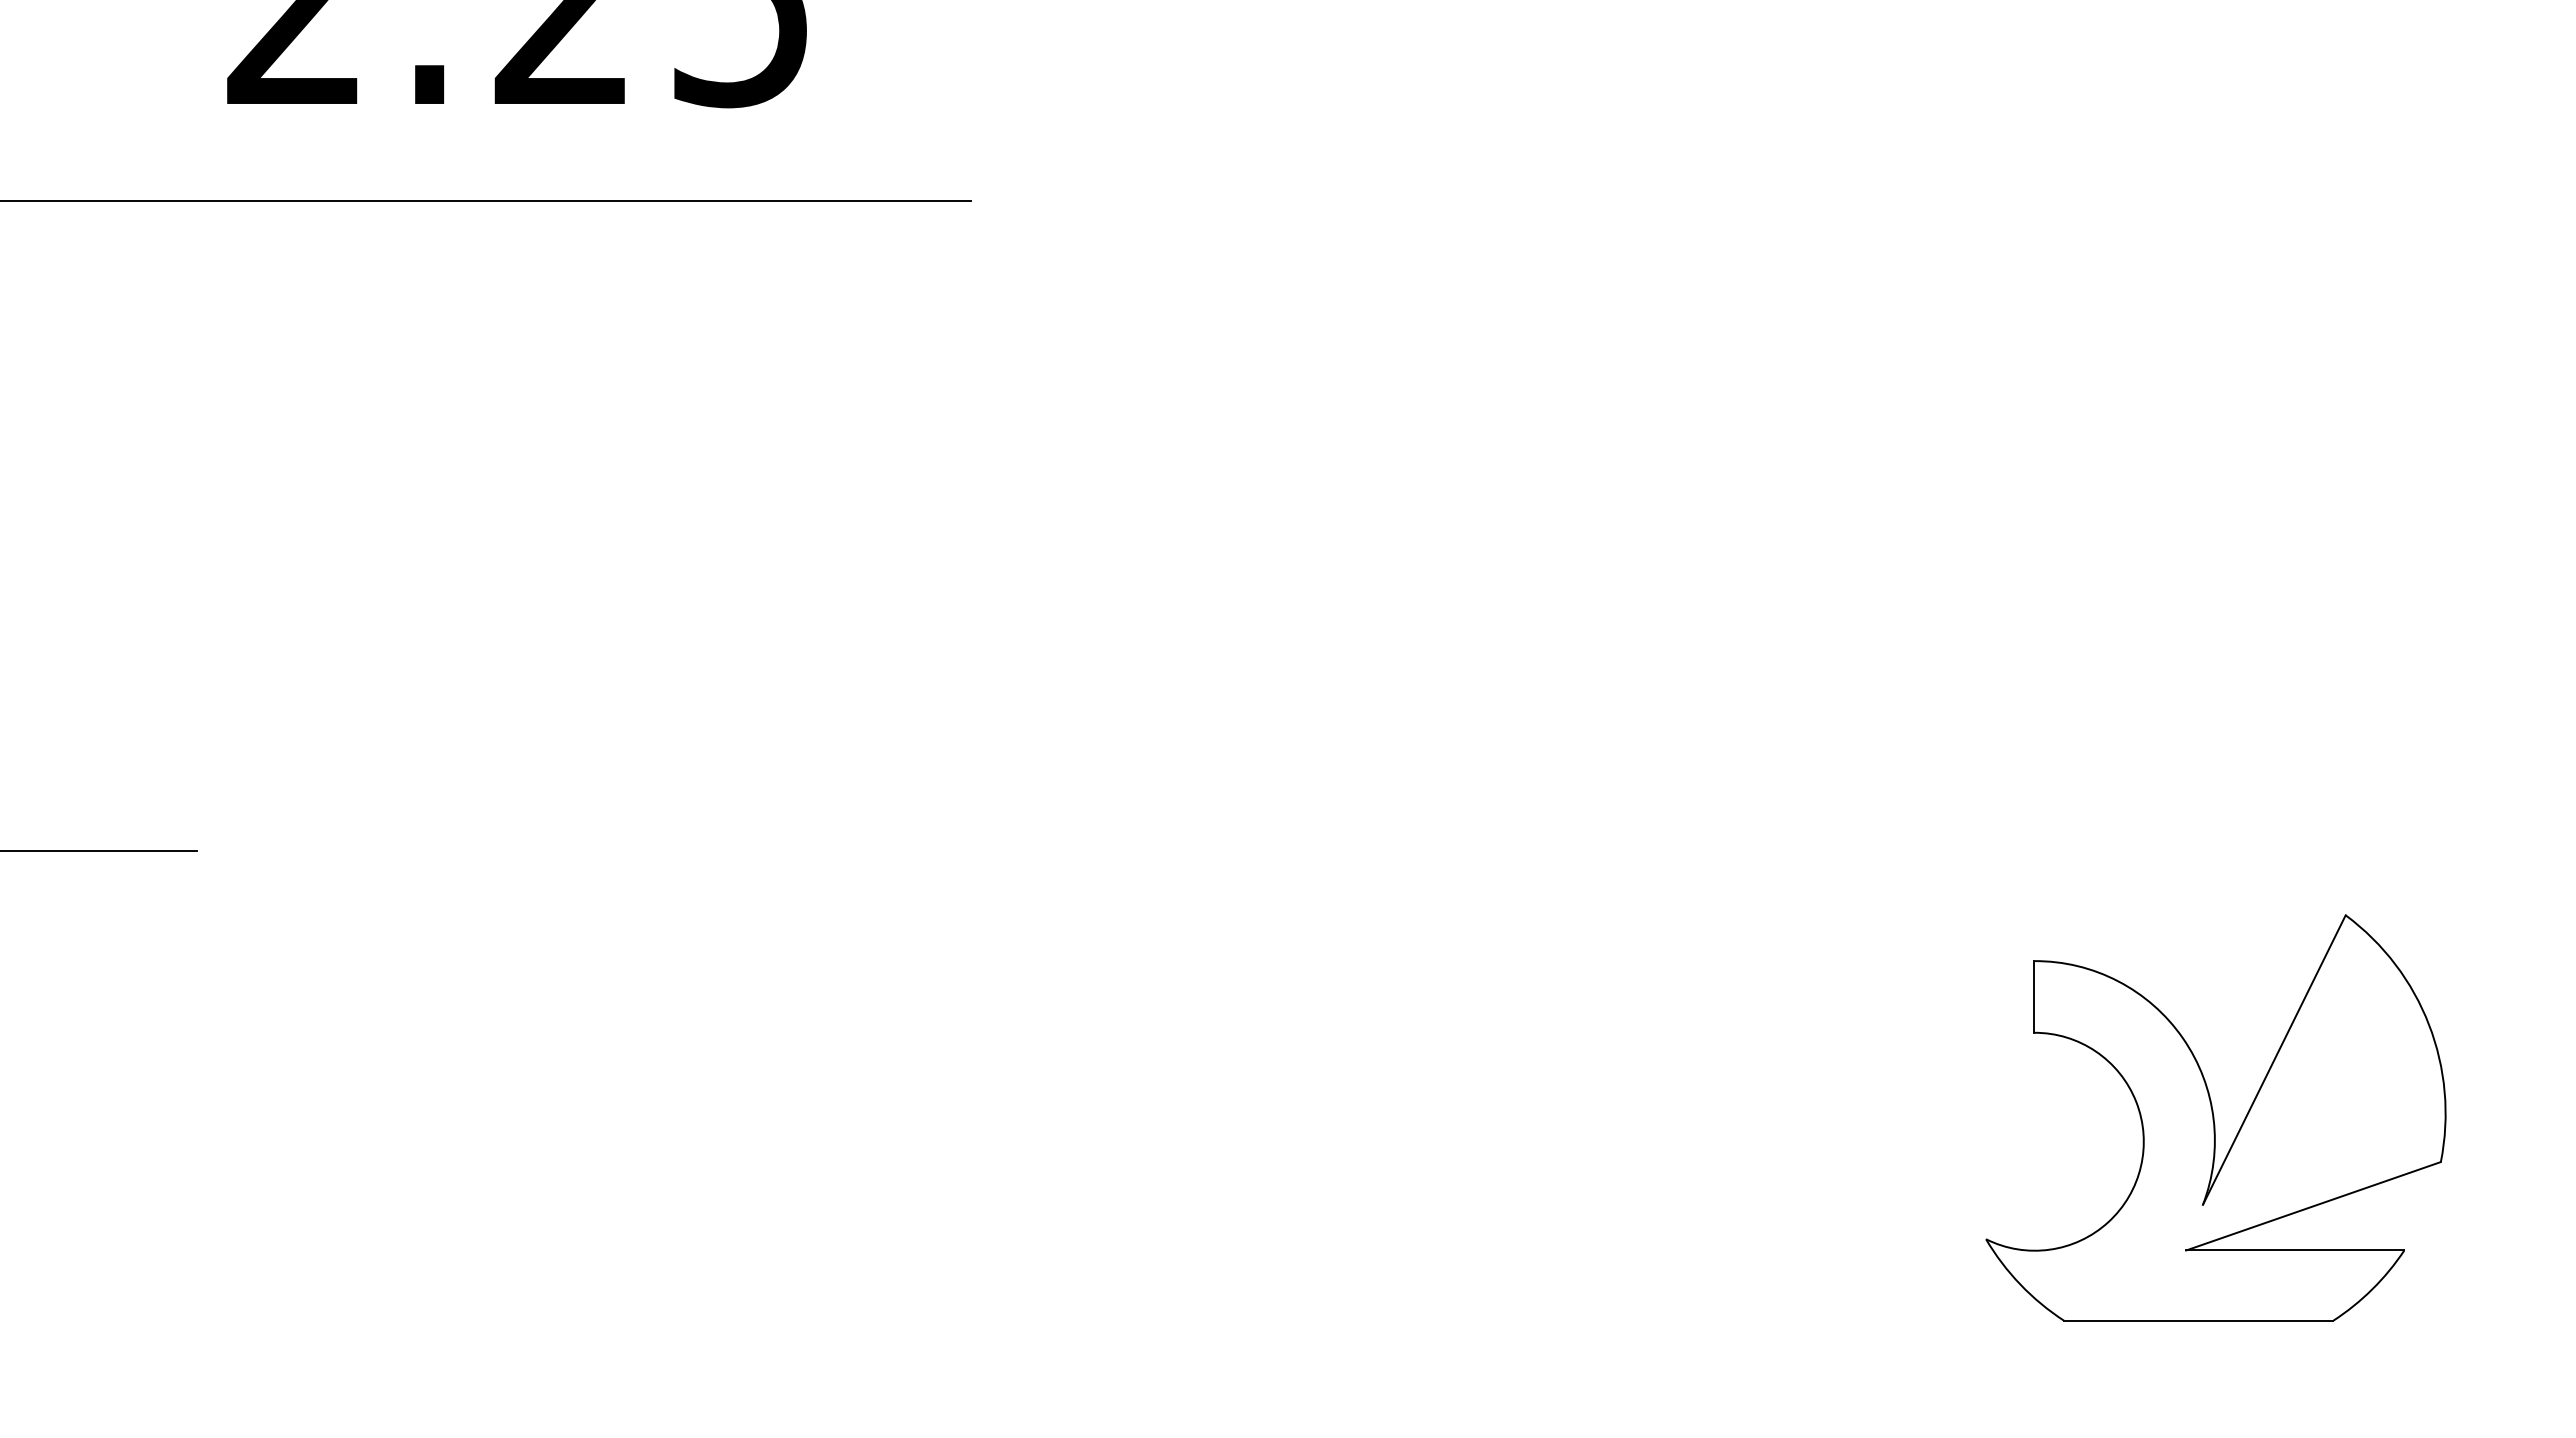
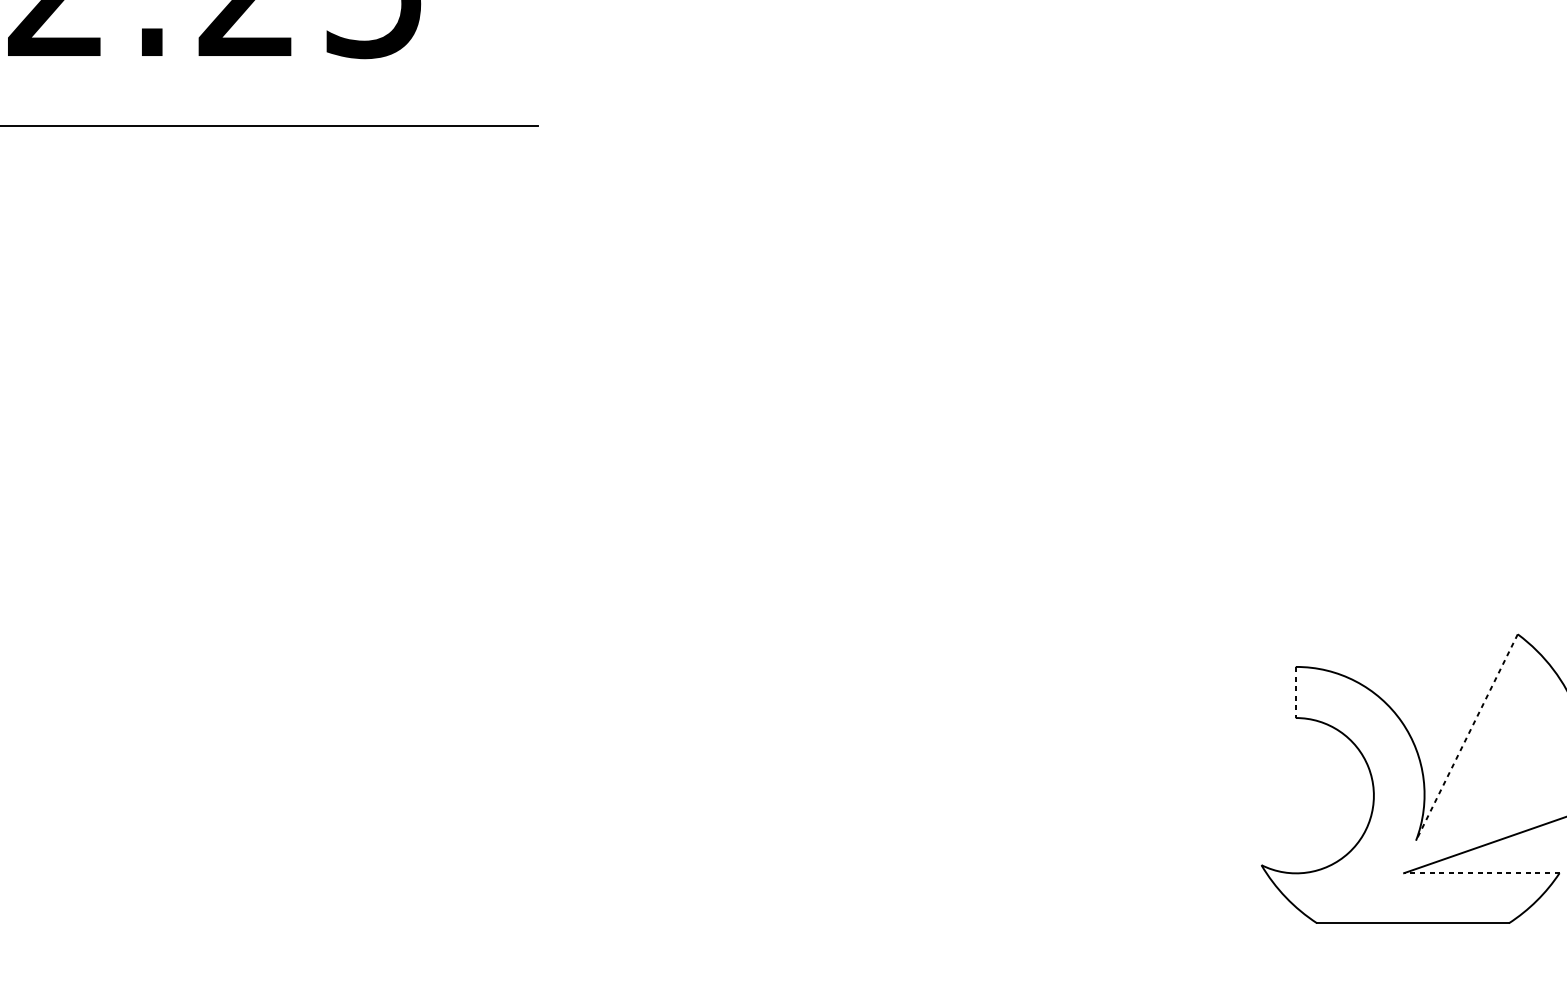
line: (2034, 996) -> (1296, 692), solid -> dashed
line: (2274, 1060) -> (1467, 737), solid -> dashed
line: (2294, 1250) -> (1481, 873), solid -> dashed

